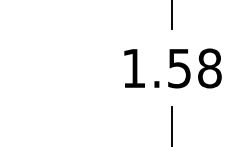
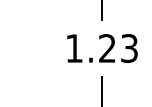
text: (194, 68) -> (118, 48), 1.58 -> 1.23

